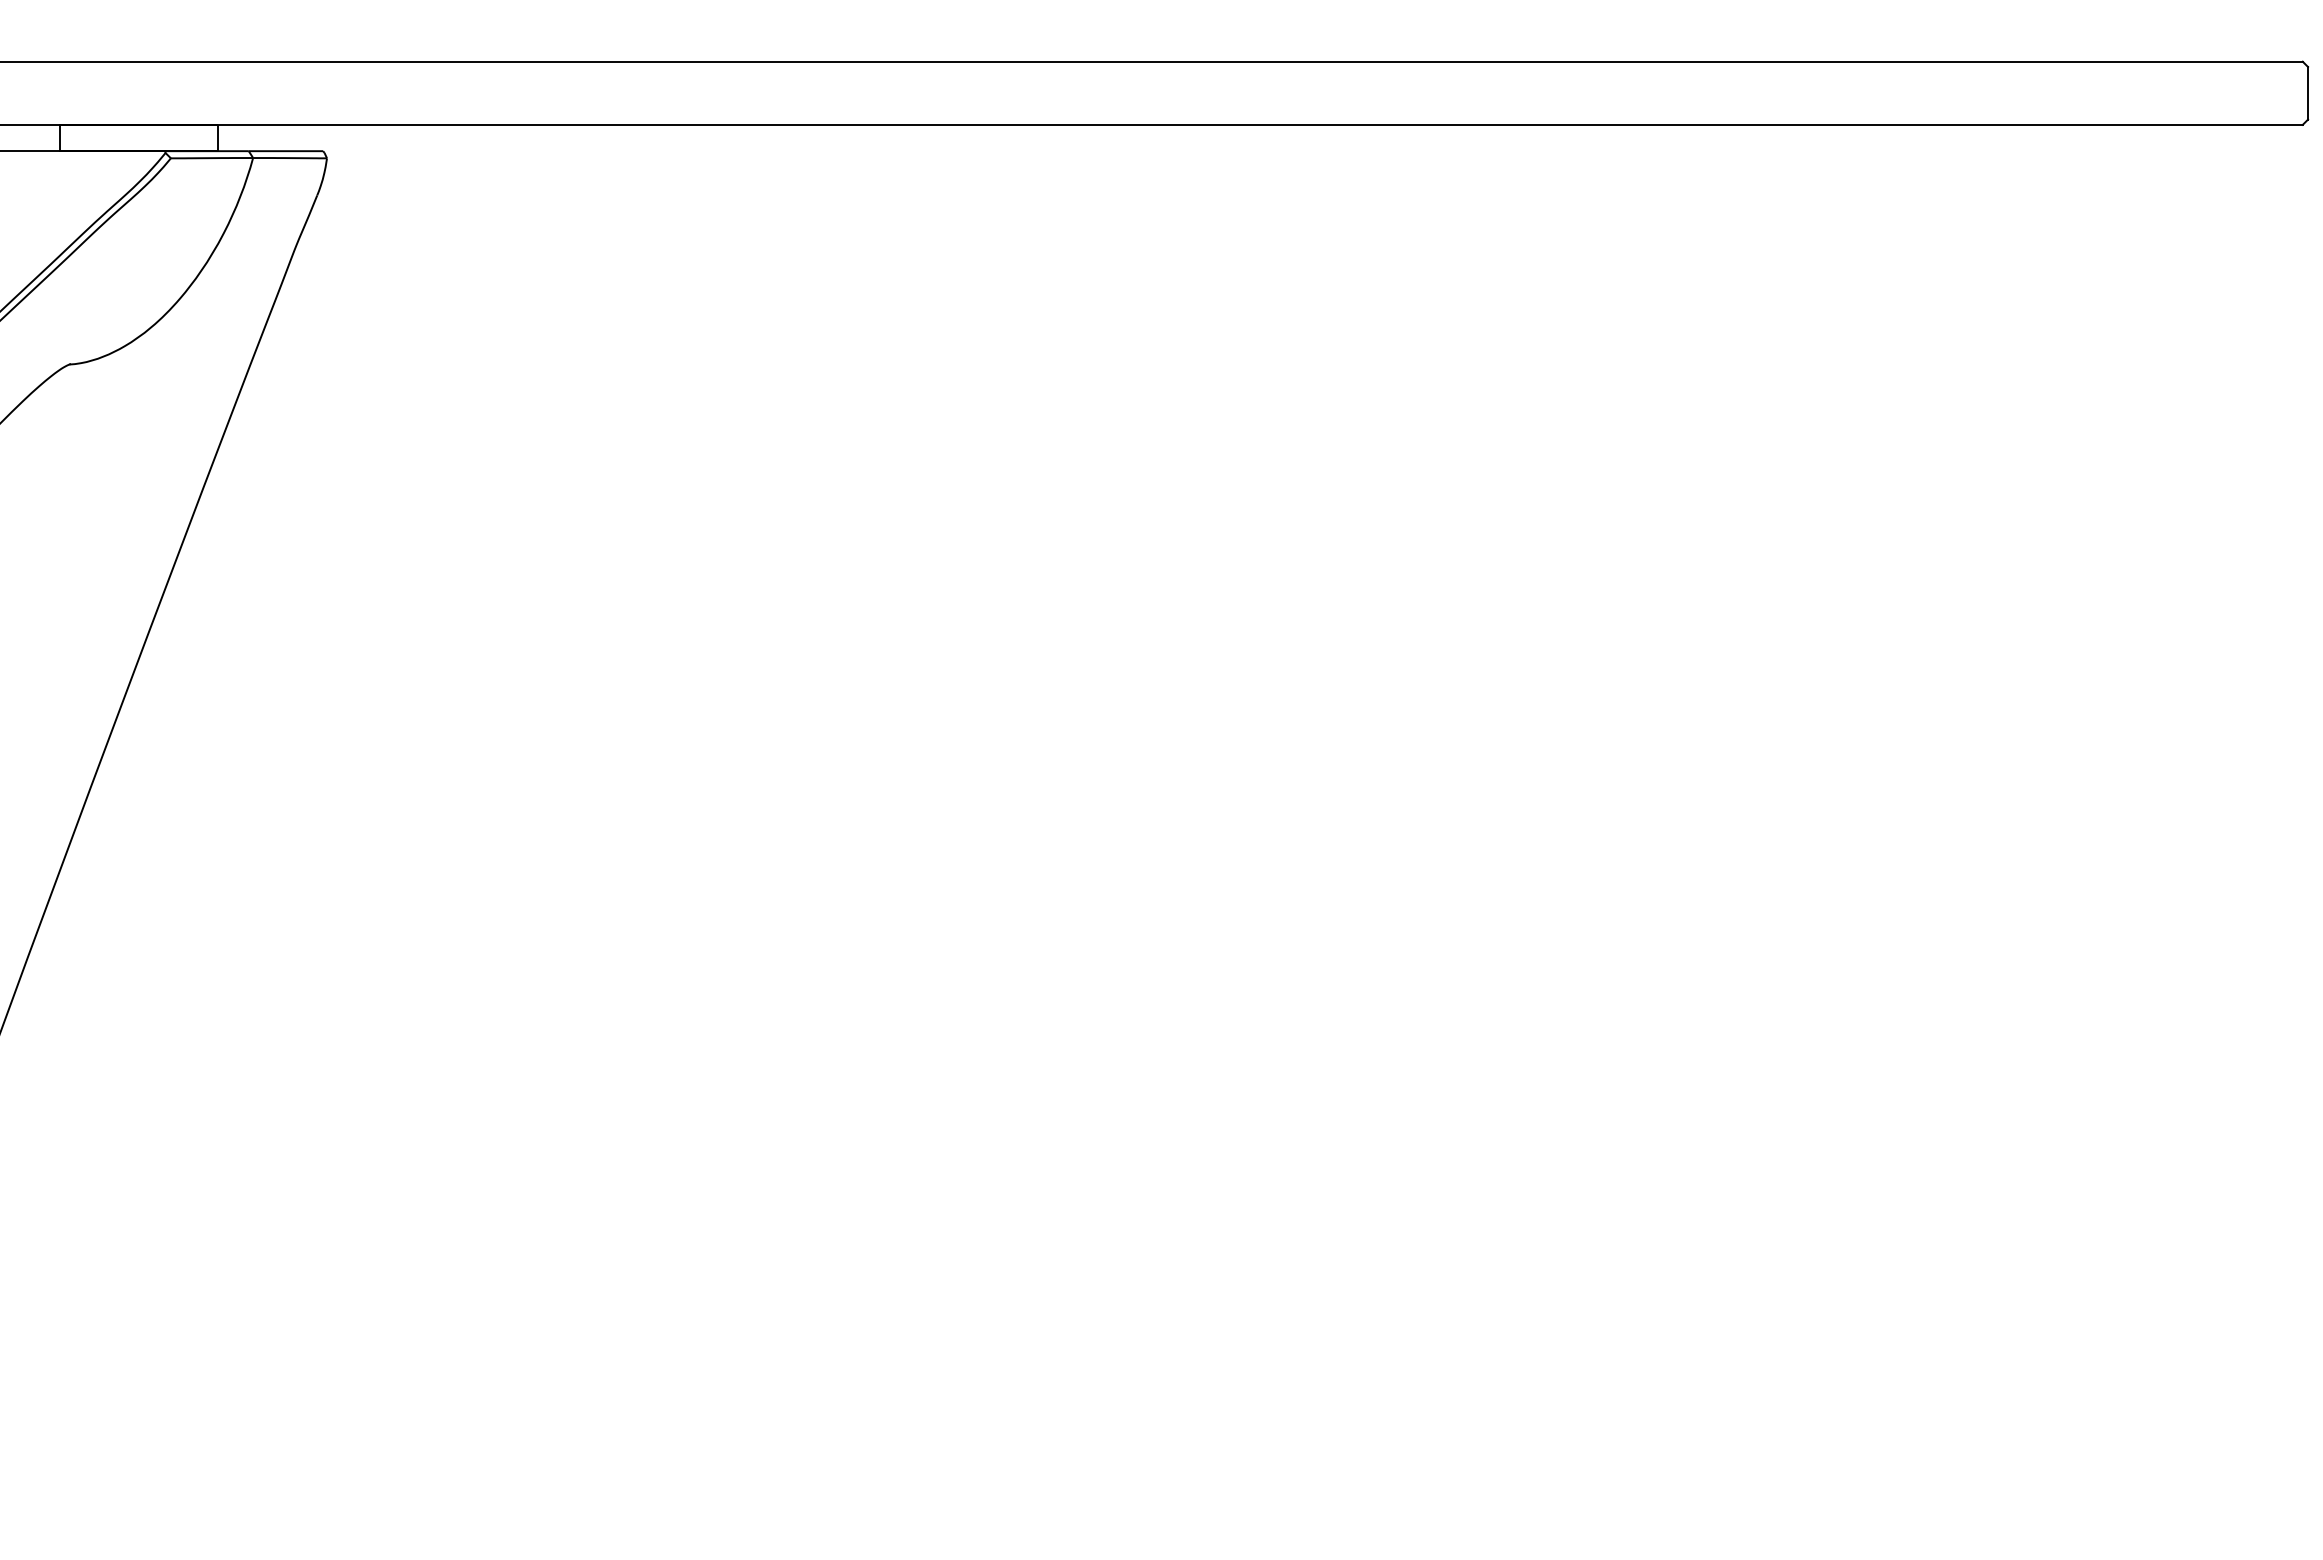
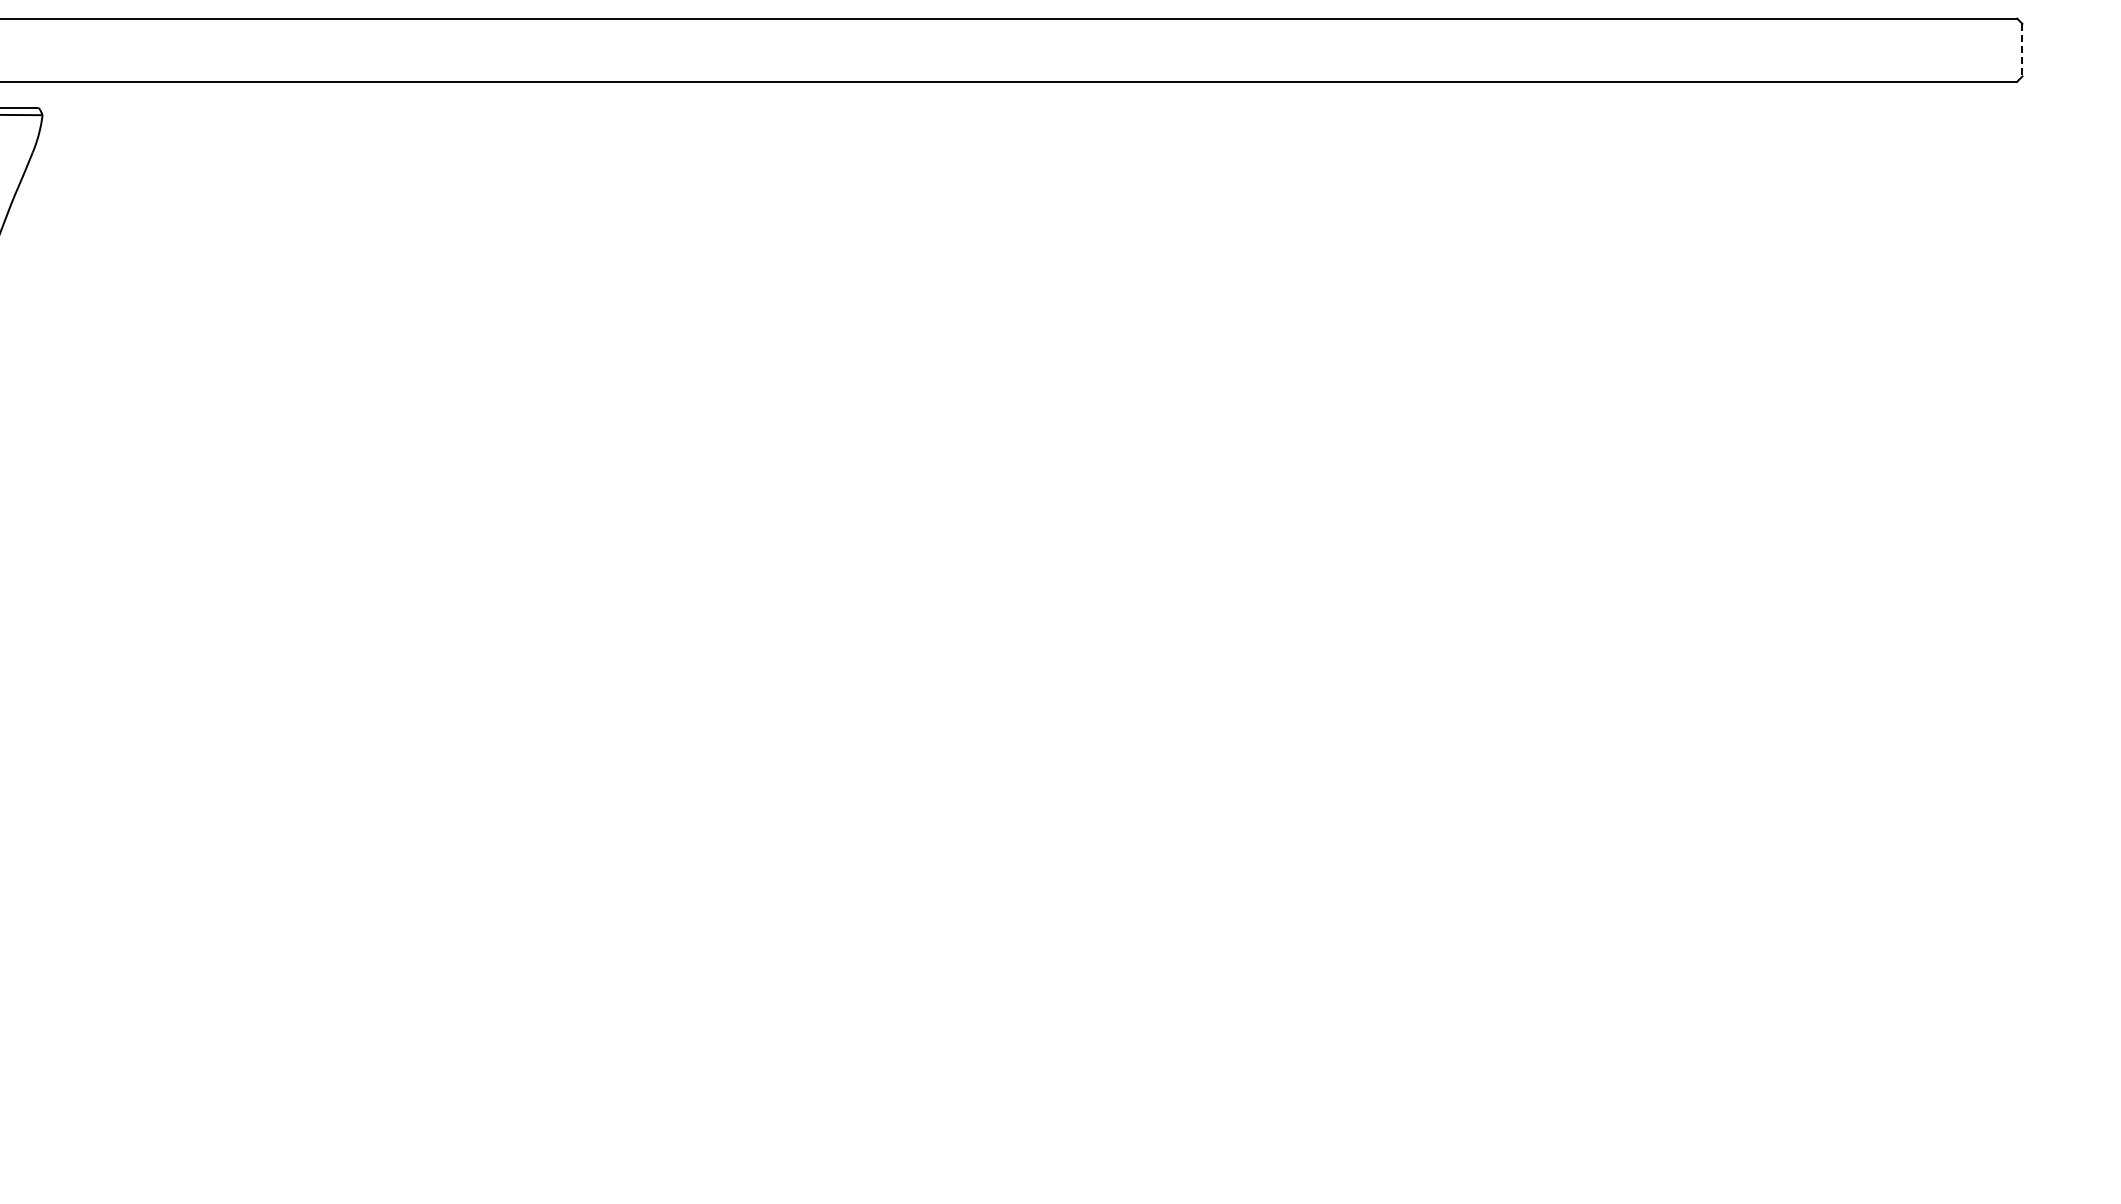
line: (2308, 93) -> (2022, 50), solid -> dashed

